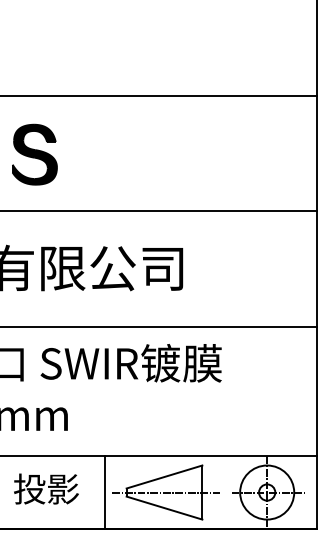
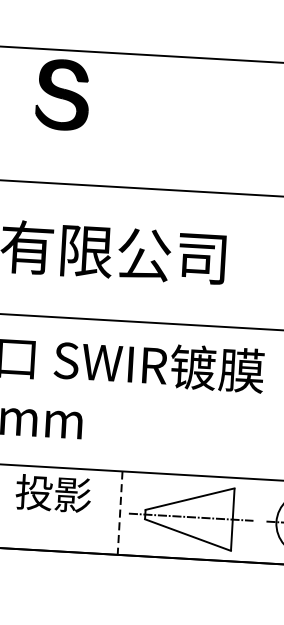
part: (34, 154) -> (62, 94), moved
text: (46, 488) -> (53, 493), moved
line: (104, 493) -> (119, 514), solid -> dashed

